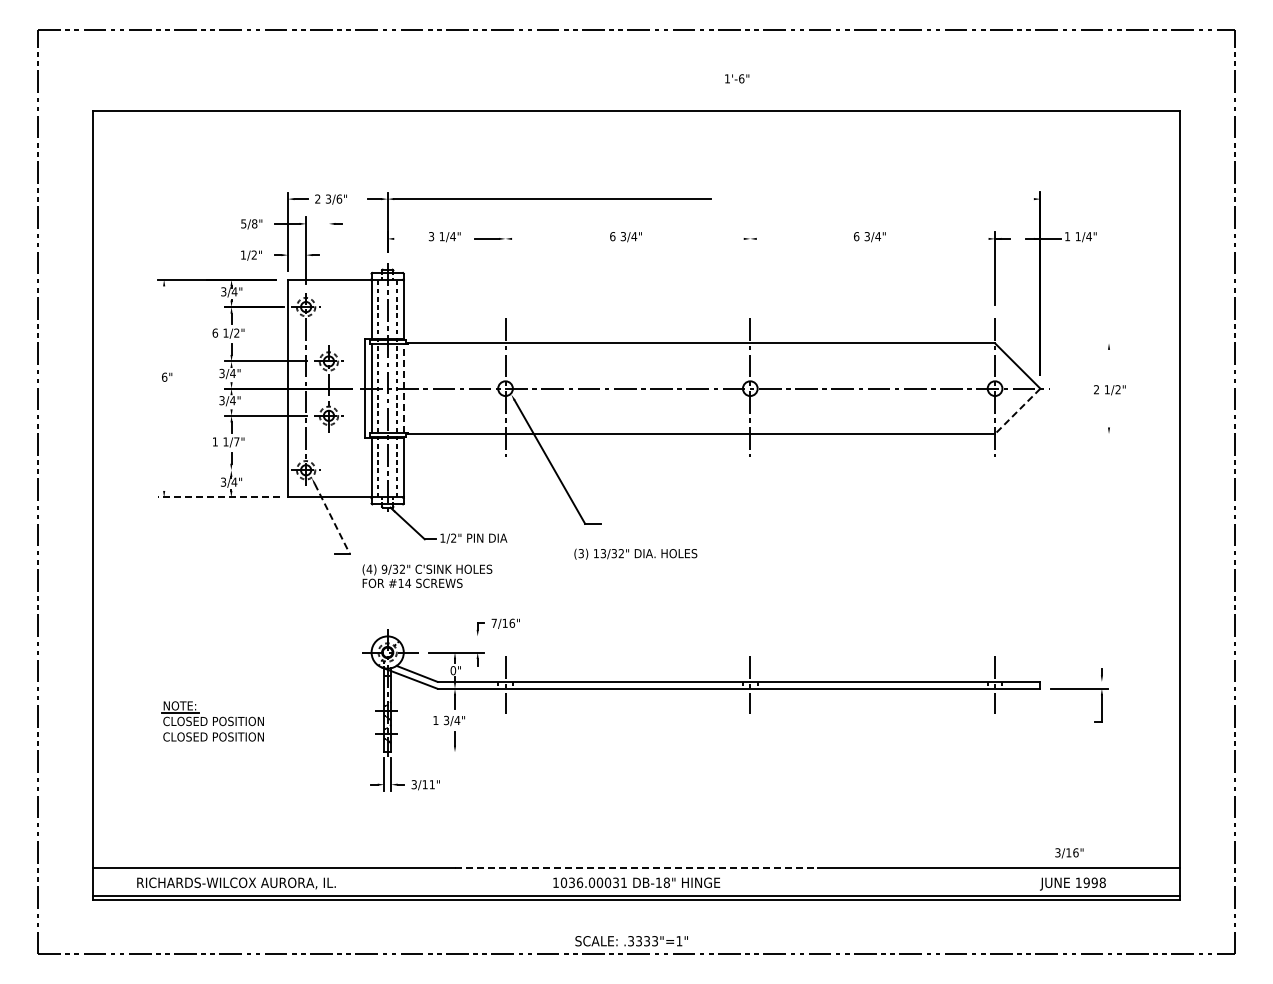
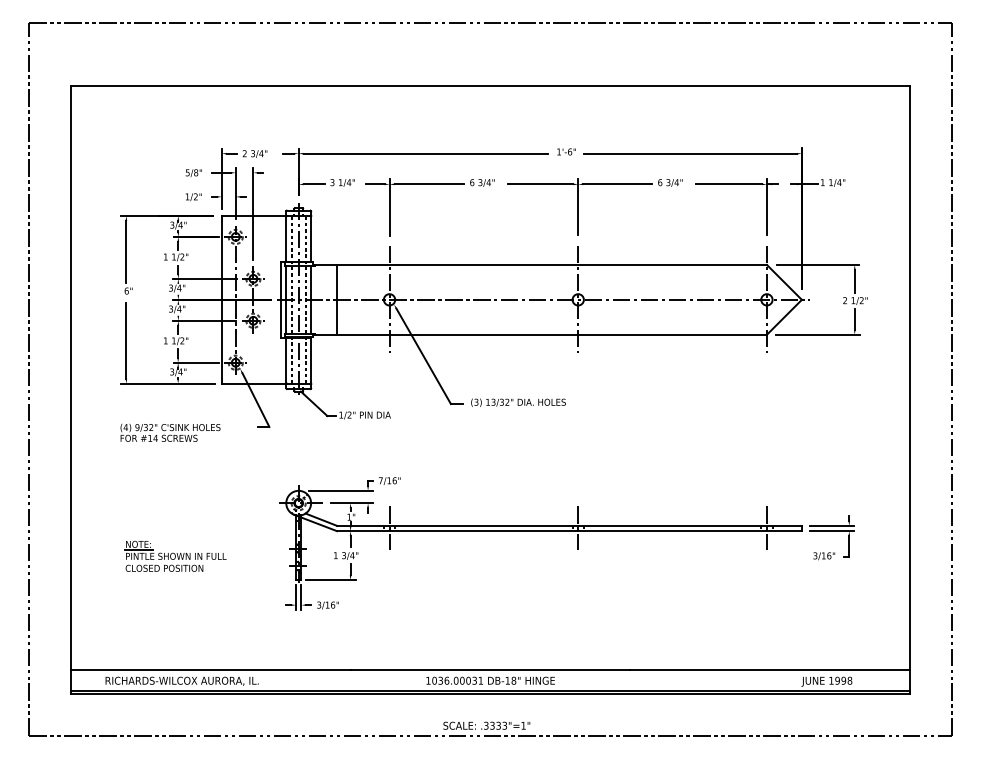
text: (737, 78) -> (566, 151), moved
text: (338, 198) -> (260, 153), 3/6" -> 3/4"
line: (895, 199) -> (690, 154), added
line: (407, 238) -> (313, 184), added
line: (557, 238) -> (429, 184), added
line: (700, 238) -> (539, 184), added
line: (801, 238) -> (617, 184), added
line: (945, 238) -> (728, 184), added
line: (505, 268) -> (389, 207), added
line: (750, 268) -> (578, 207), added
line: (328, 277) -> (253, 214), added
line: (164, 326) -> (126, 251), added
text: (215, 332) -> (165, 256), 6 -> 1
line: (1060, 343) -> (817, 265), added
line: (1109, 364) -> (855, 281), added
line: (403, 388) -> (310, 299), dashed -> solid
line: (437, 388) -> (337, 299), added
line: (1017, 411) -> (784, 317), dashed -> solid
line: (1109, 413) -> (855, 318), added
line: (1061, 434) -> (818, 335), added
line: (164, 441) -> (126, 340), added
text: (236, 441) -> (182, 340), 1/7" -> 1/2"
line: (254, 470) -> (196, 362), added
line: (218, 497) -> (168, 383), dashed -> solid
line: (332, 518) -> (256, 399), dashed -> solid
text: (635, 553) -> (518, 402), moved
text: (427, 575) -> (170, 432), moved
line: (442, 636) -> (340, 490), added
text: (453, 670) -> (349, 517), 0" -> 1"
line: (1079, 681) -> (832, 525), added
text: (228, 721) -> (175, 556), CLOSED POSITION -> PINTLE SHOWN IN FULL
line: (429, 752) -> (330, 580), added
text: (432, 784) -> (333, 604), 3/11" -> 3/16"
text: (1069, 853) -> (824, 556), moved
line: (636, 868) -> (490, 669), dashed -> solid

